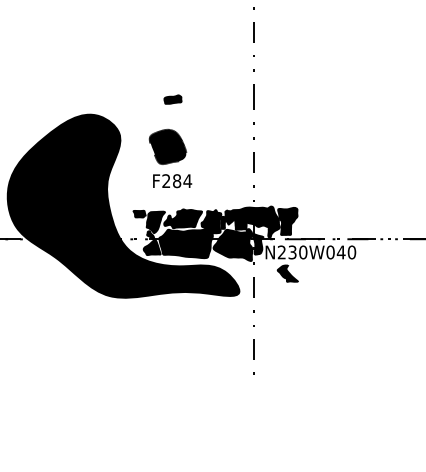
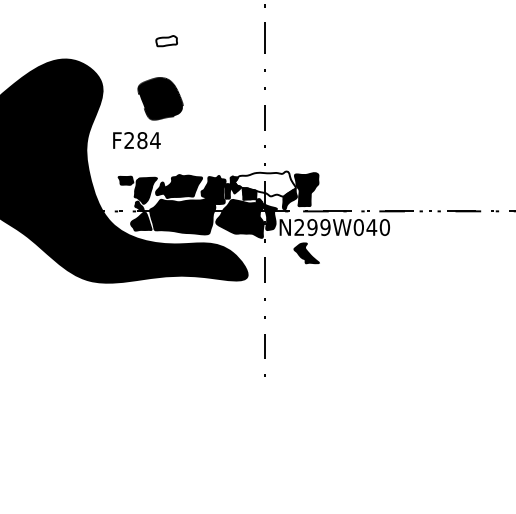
fill: (172, 99) -> (166, 40), removed
text: (172, 181) -> (136, 140), moved
fill: (253, 216) -> (264, 183), removed
text: (297, 252) -> (318, 227), N230W040 -> N299W040

